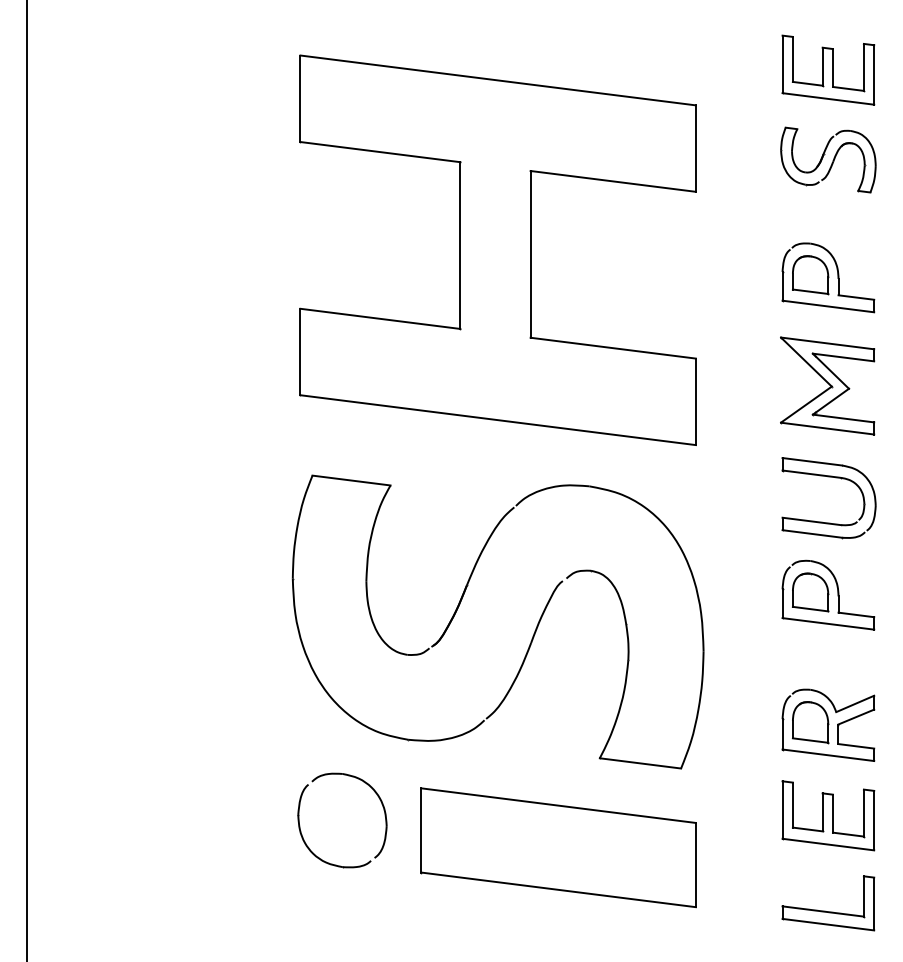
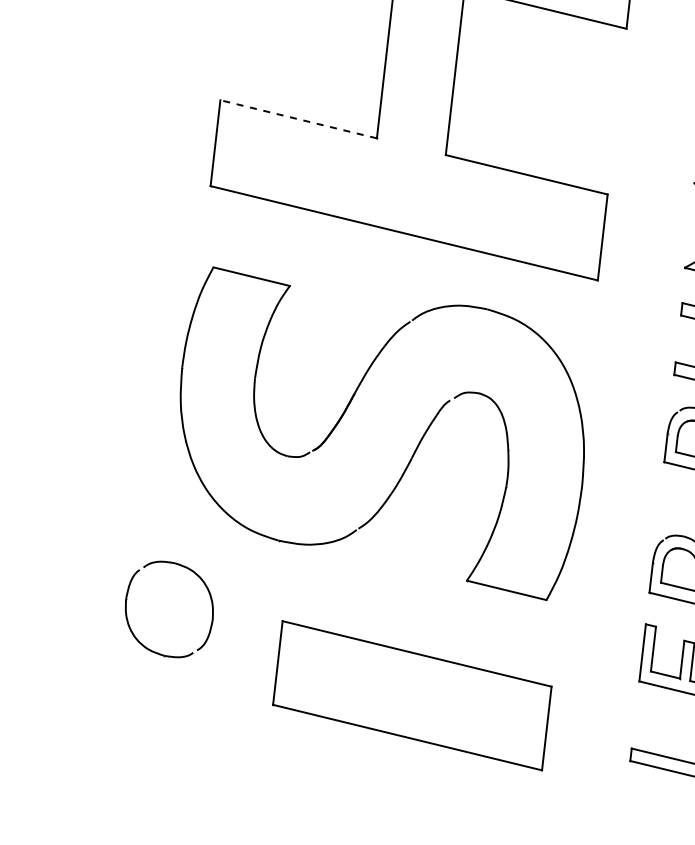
line: (380, 318) -> (298, 118), solid -> dashed
part: (382, 807) -> (210, 601), moved
part: (558, 847) -> (412, 695), moved

